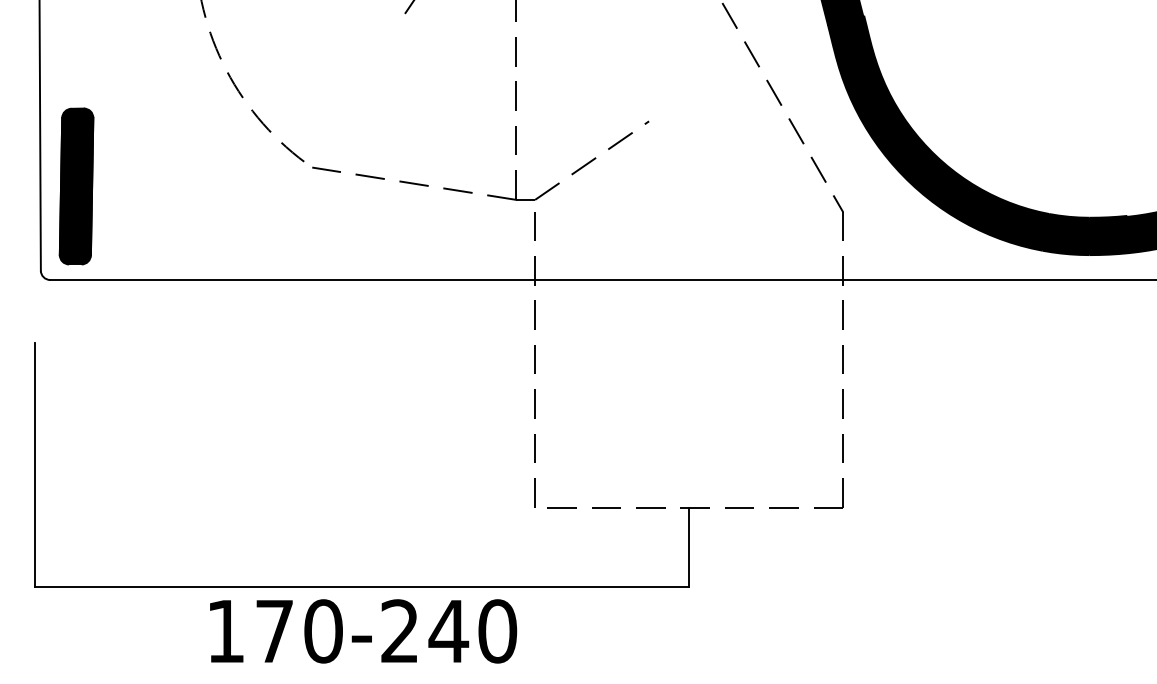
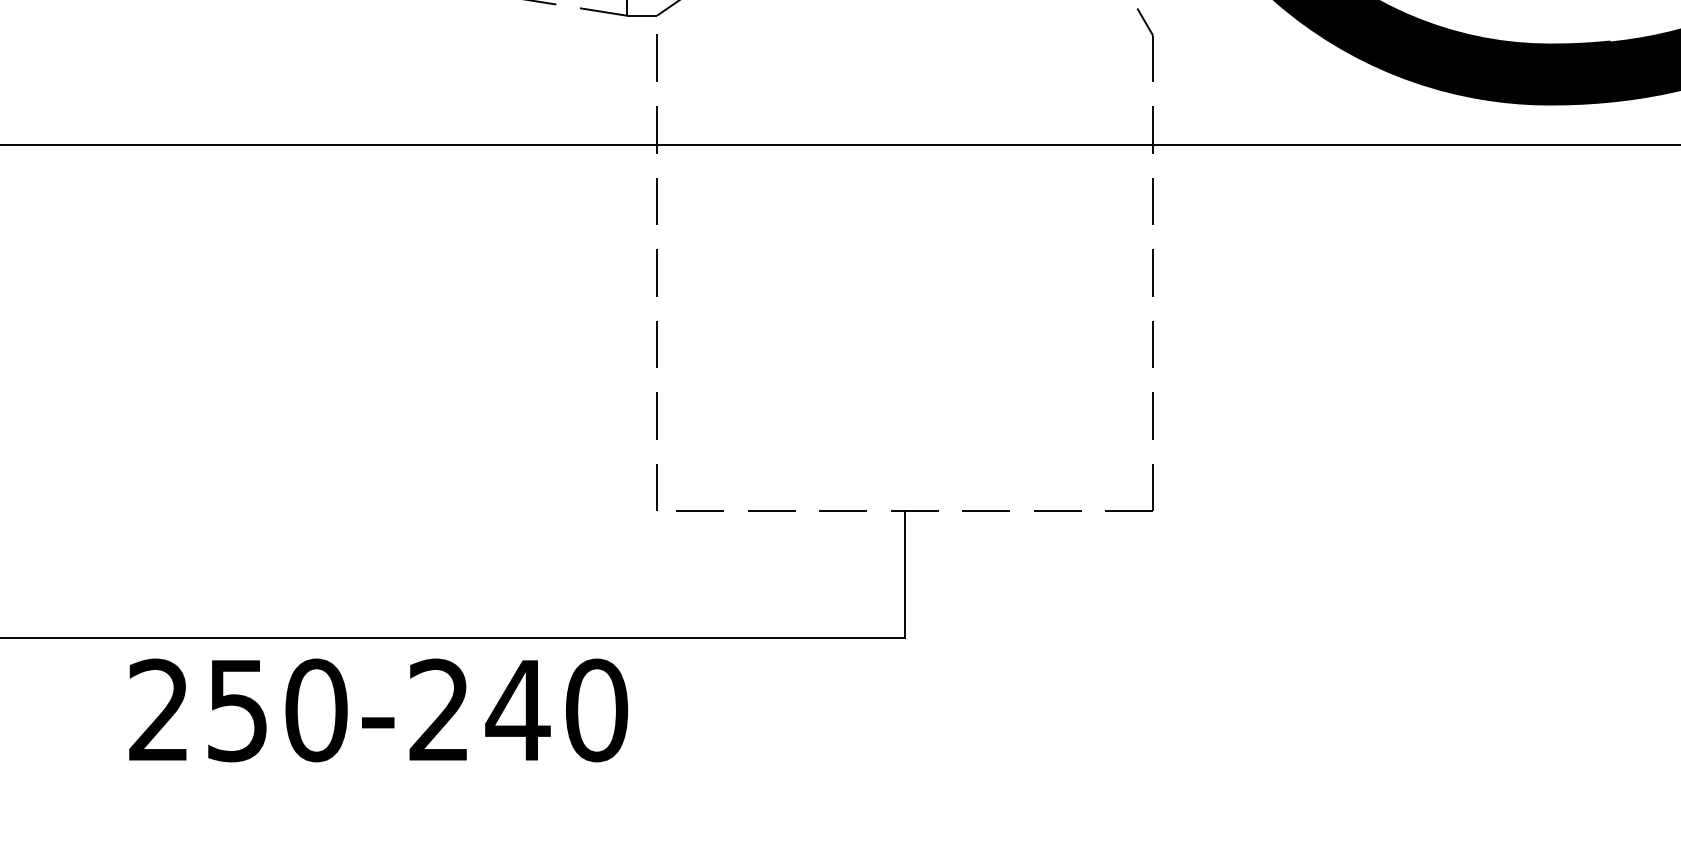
text: (249, 631) -> (197, 710), 170-240 -> 250-240

